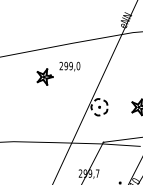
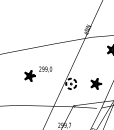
part: (58, 72) -> (38, 73), moved

